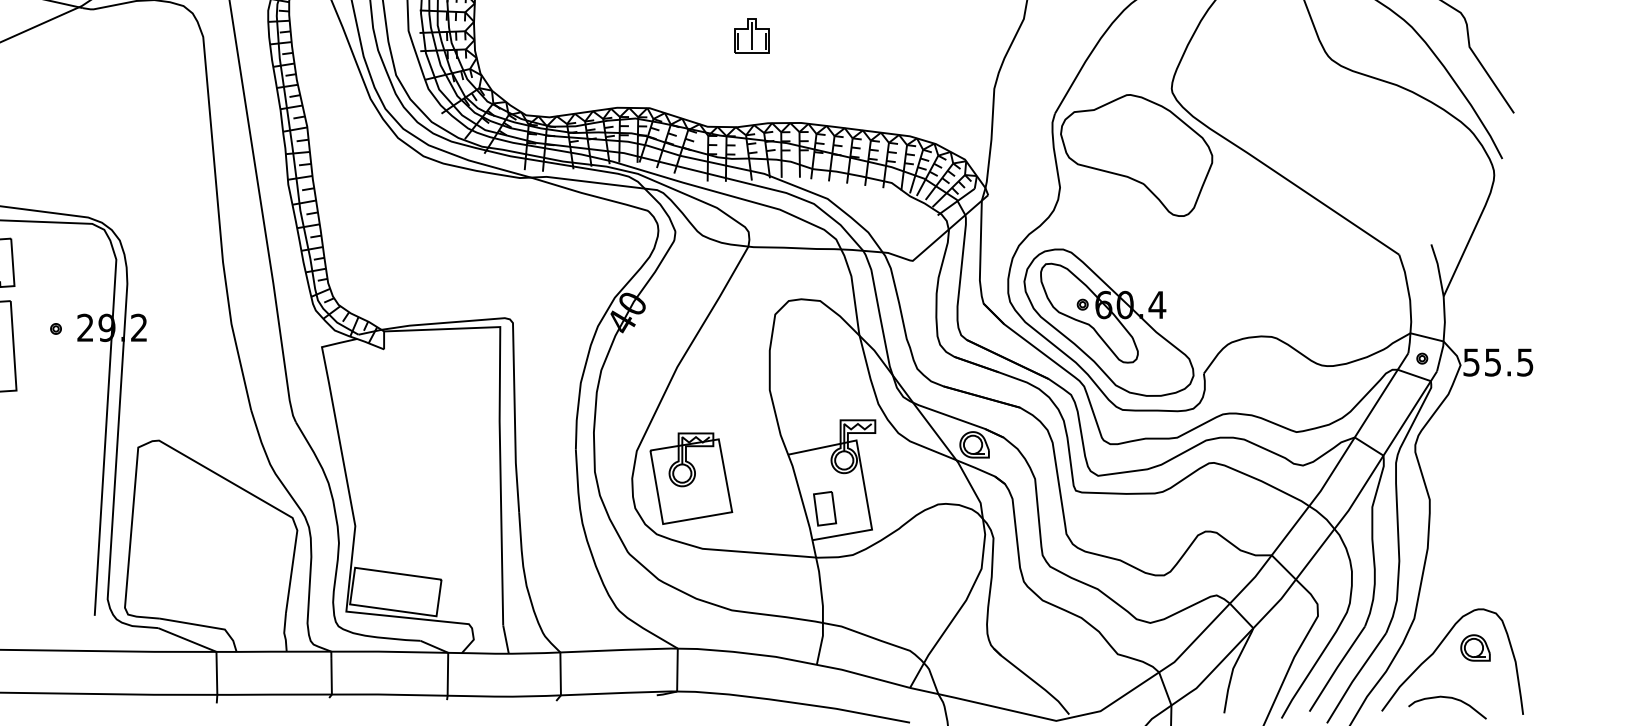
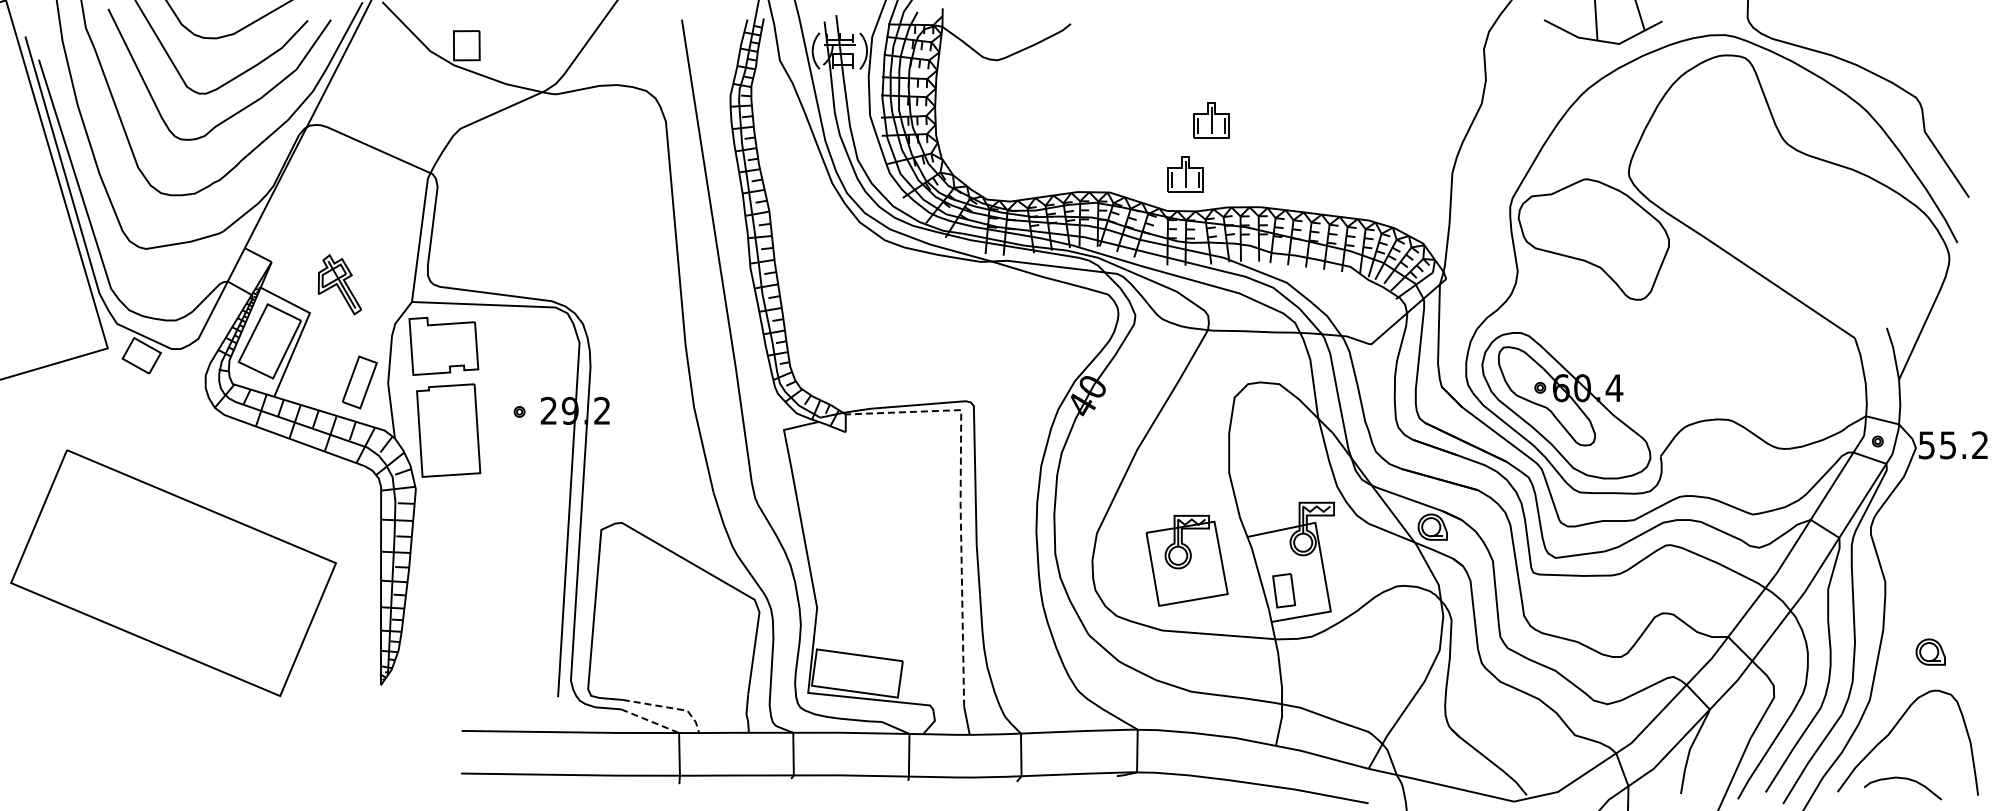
part: (725, 90) -> (1185, 174), added
text: (1524, 362) -> (1979, 445), 55.5 -> 55.2
line: (499, 417) -> (960, 499), solid -> dashed
part: (690, 478) -> (1186, 560), moved
line: (205, 626) -> (668, 707), solid -> dashed
line: (187, 640) -> (650, 721), solid -> dashed
part: (1475, 647) -> (1930, 651), moved

